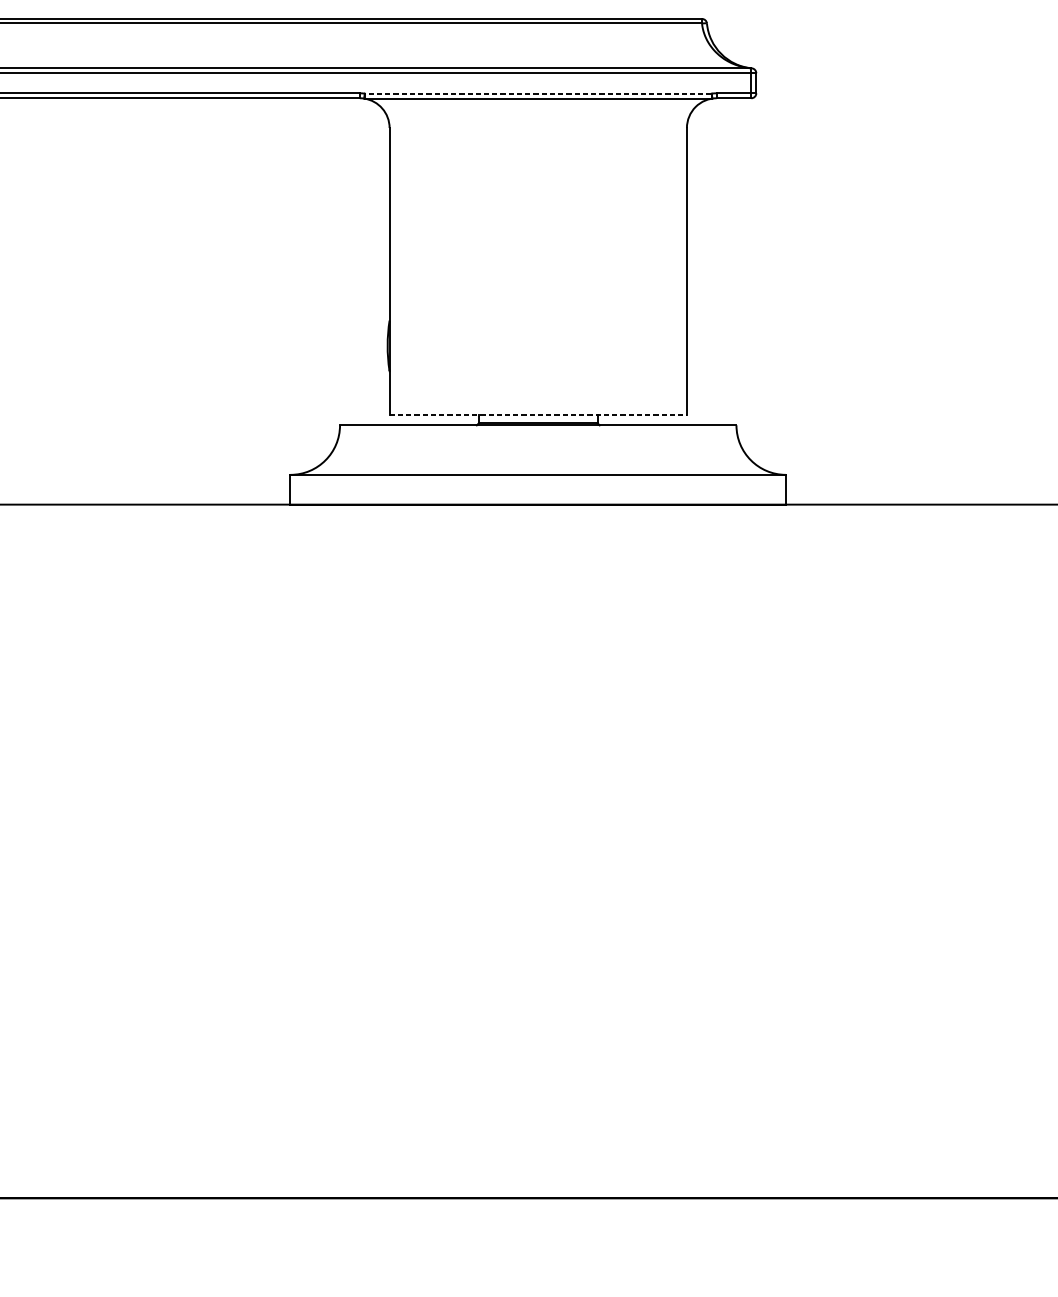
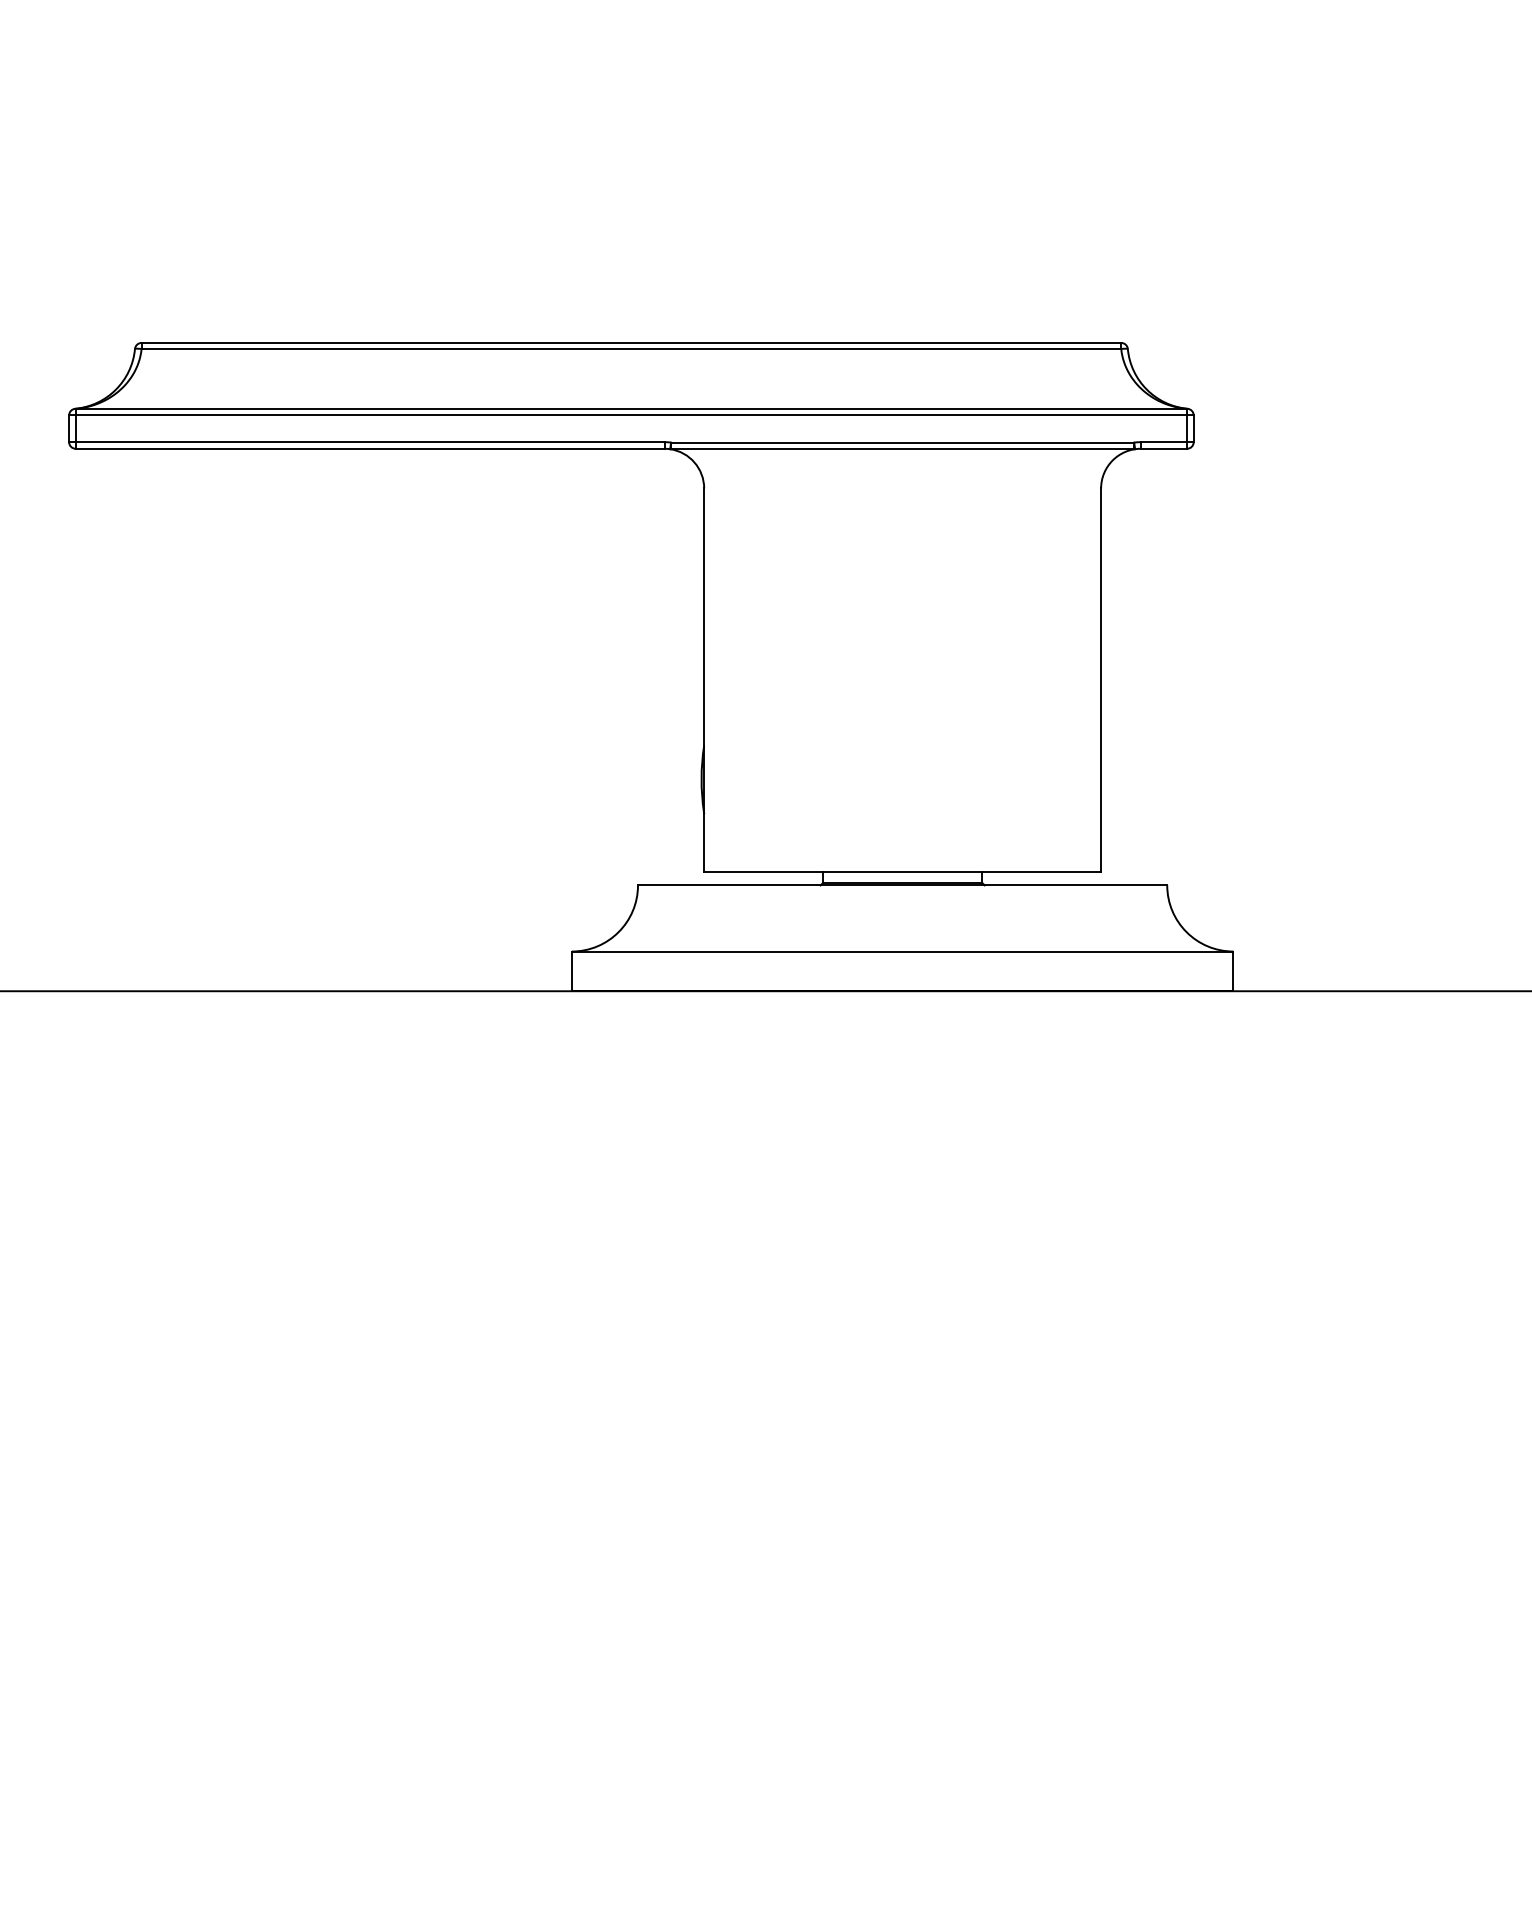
line: (538, 93) -> (902, 442), dashed -> solid
line: (538, 415) -> (903, 872), dashed -> solid

